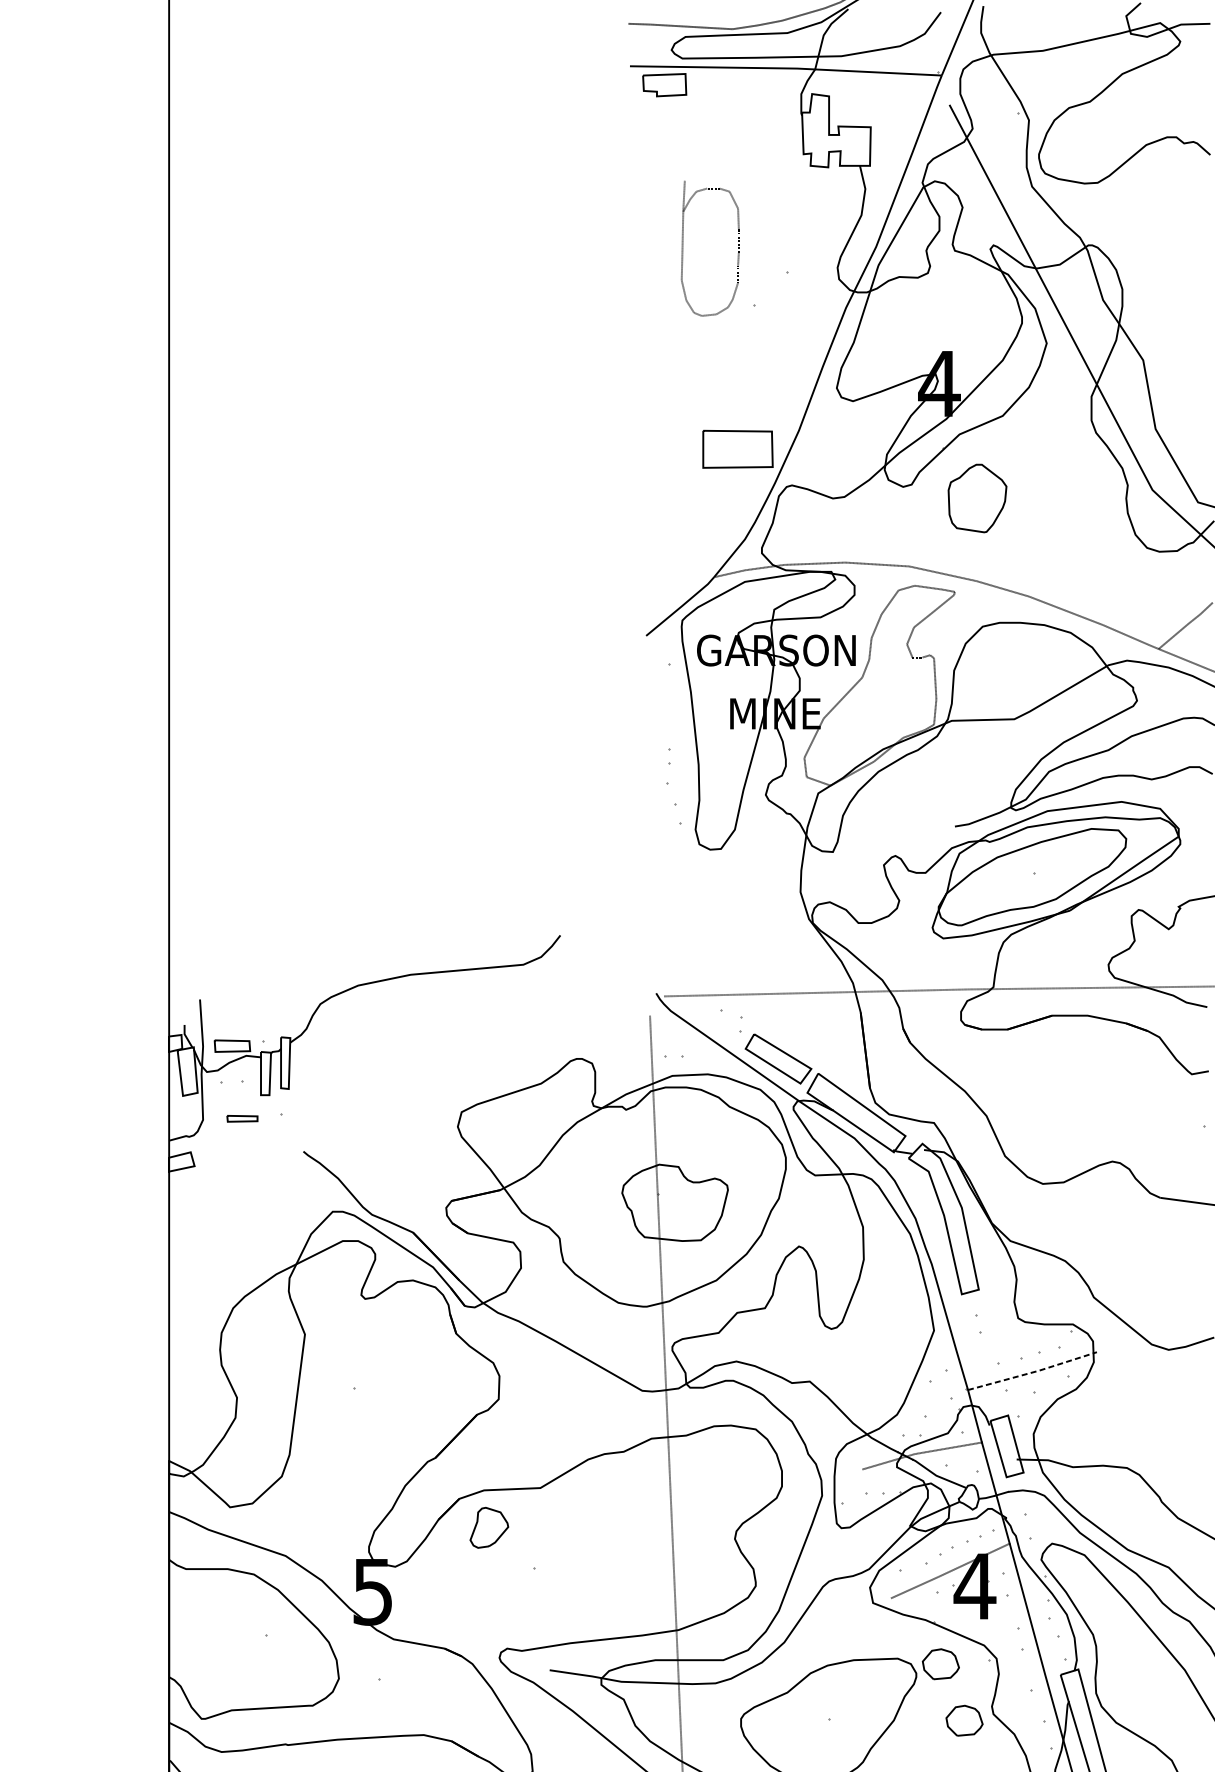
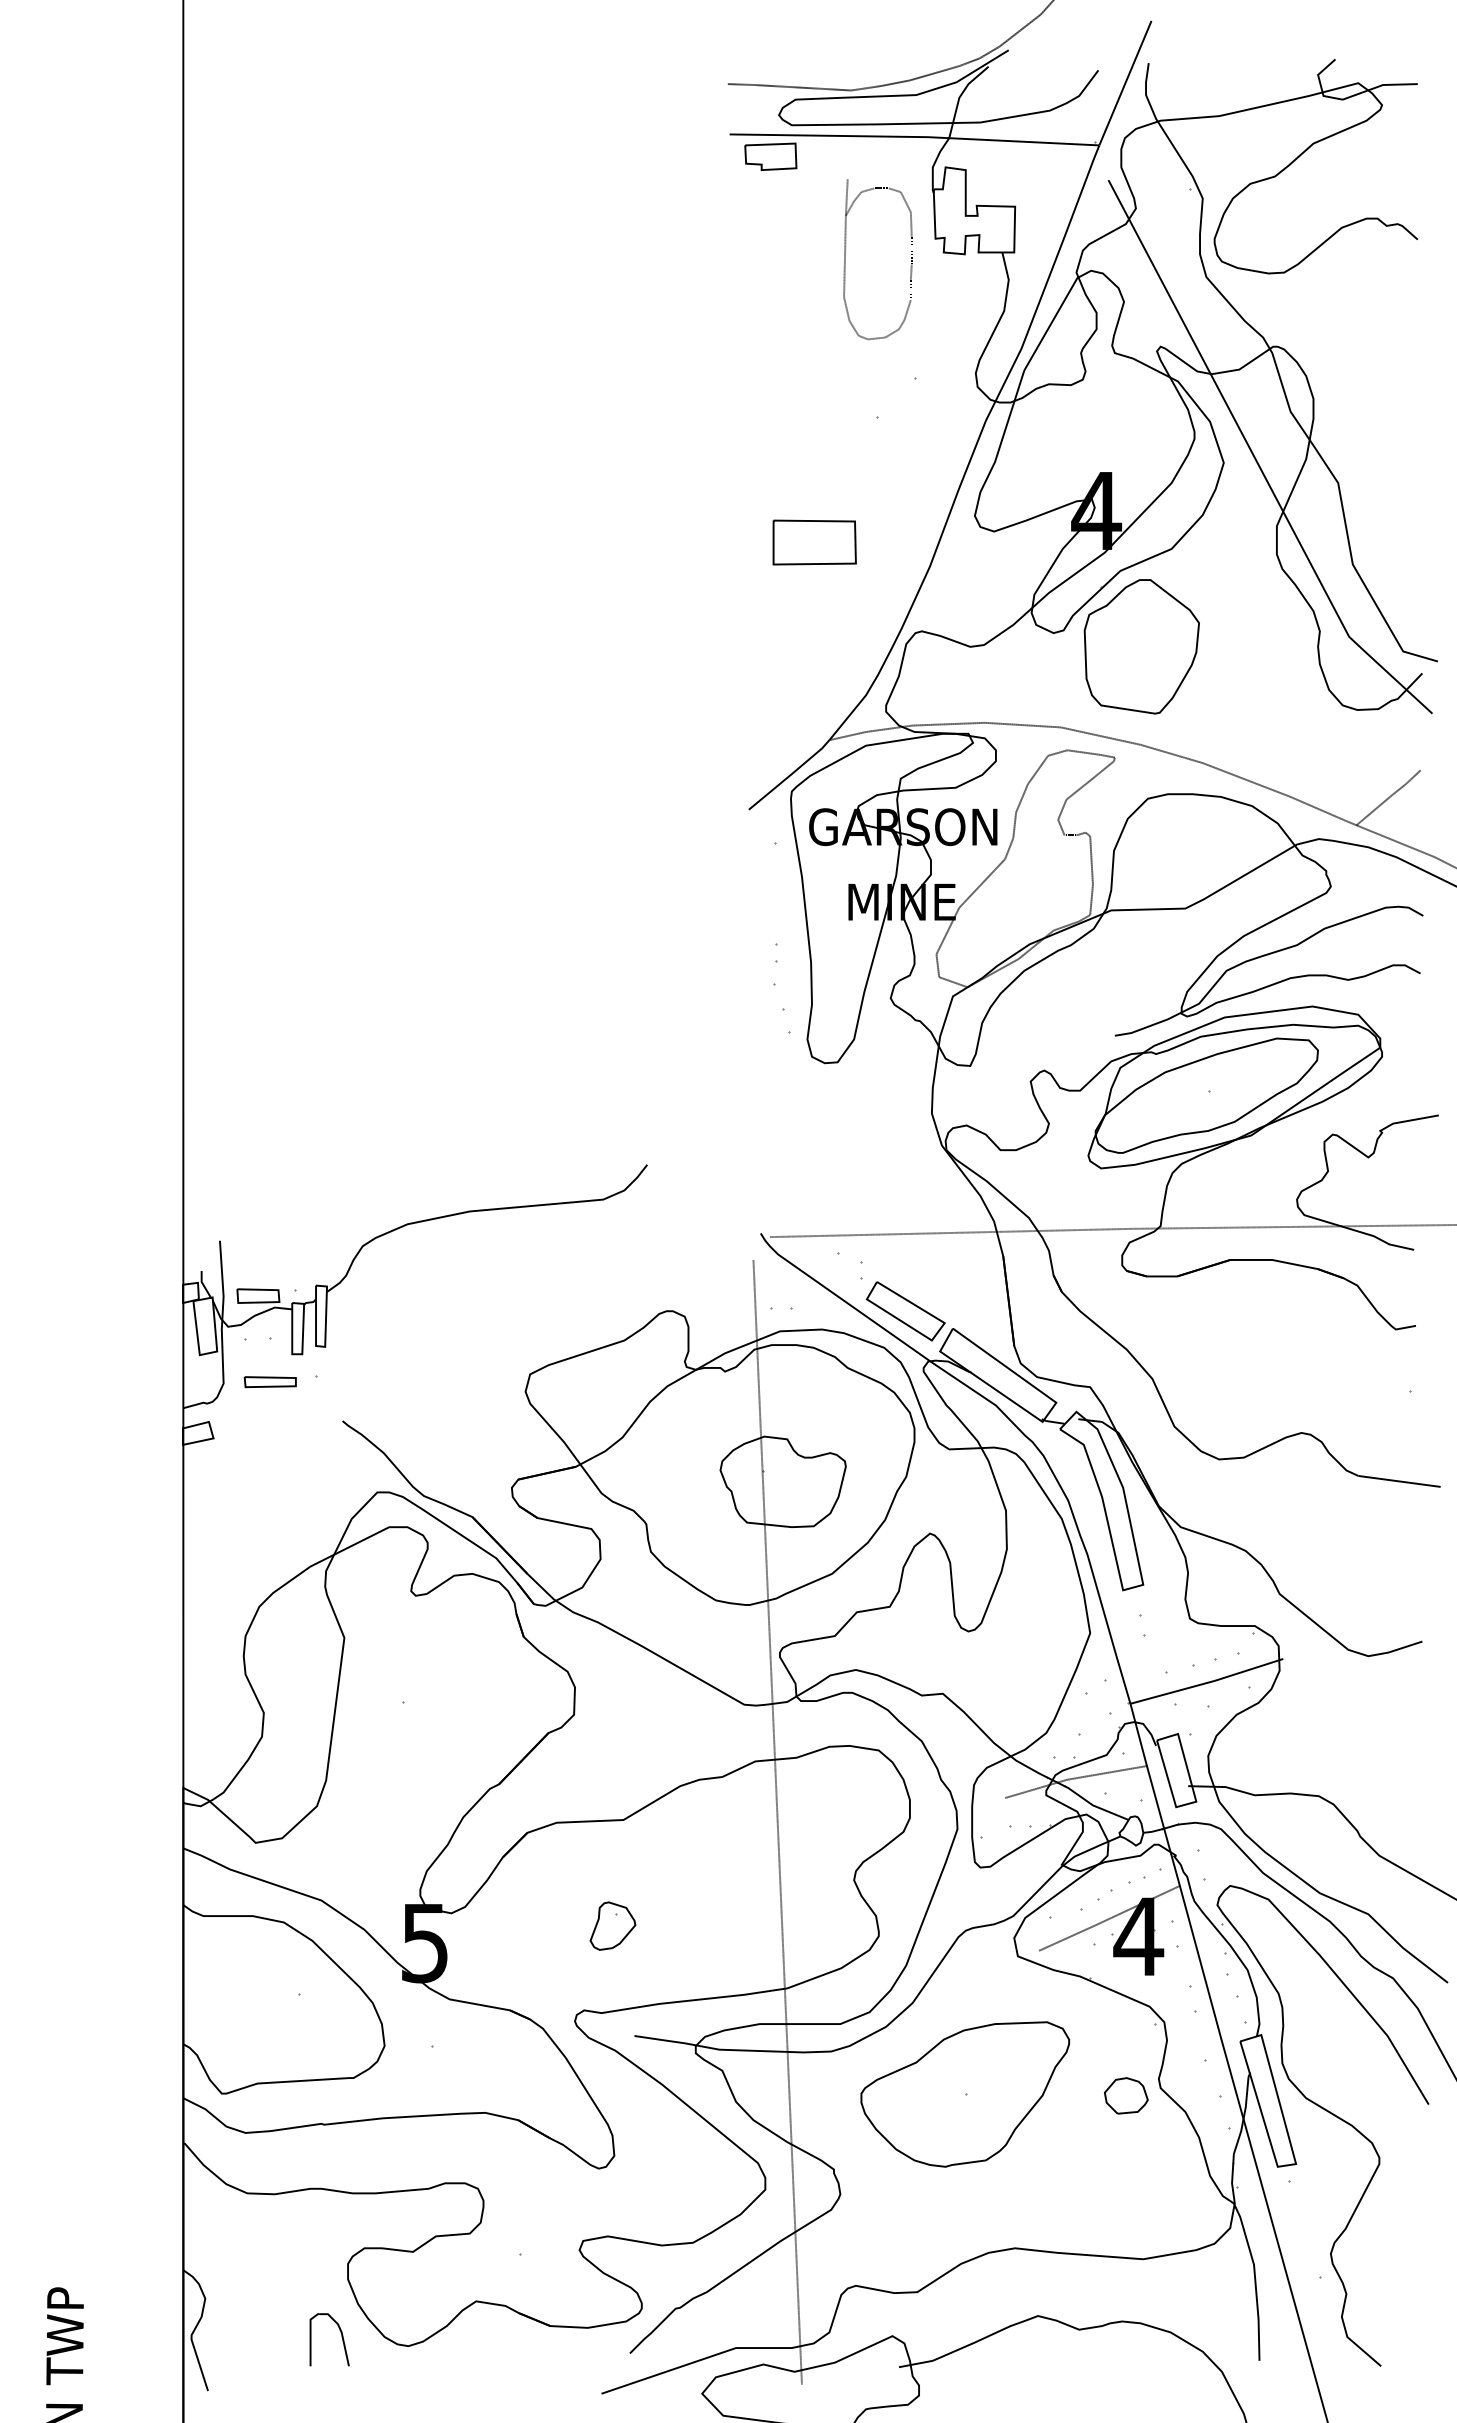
part: (682, 248) -> (845, 259), moved
part: (737, 449) -> (814, 542), moved
part: (977, 498) -> (1141, 646), size x1.67
part: (241, 1119) -> (269, 1382), size x1.43
line: (1033, 1372) -> (1207, 1682), dashed -> solid
part: (488, 1527) -> (612, 1925), moved
part: (941, 1663) -> (1098, 2028), removed

